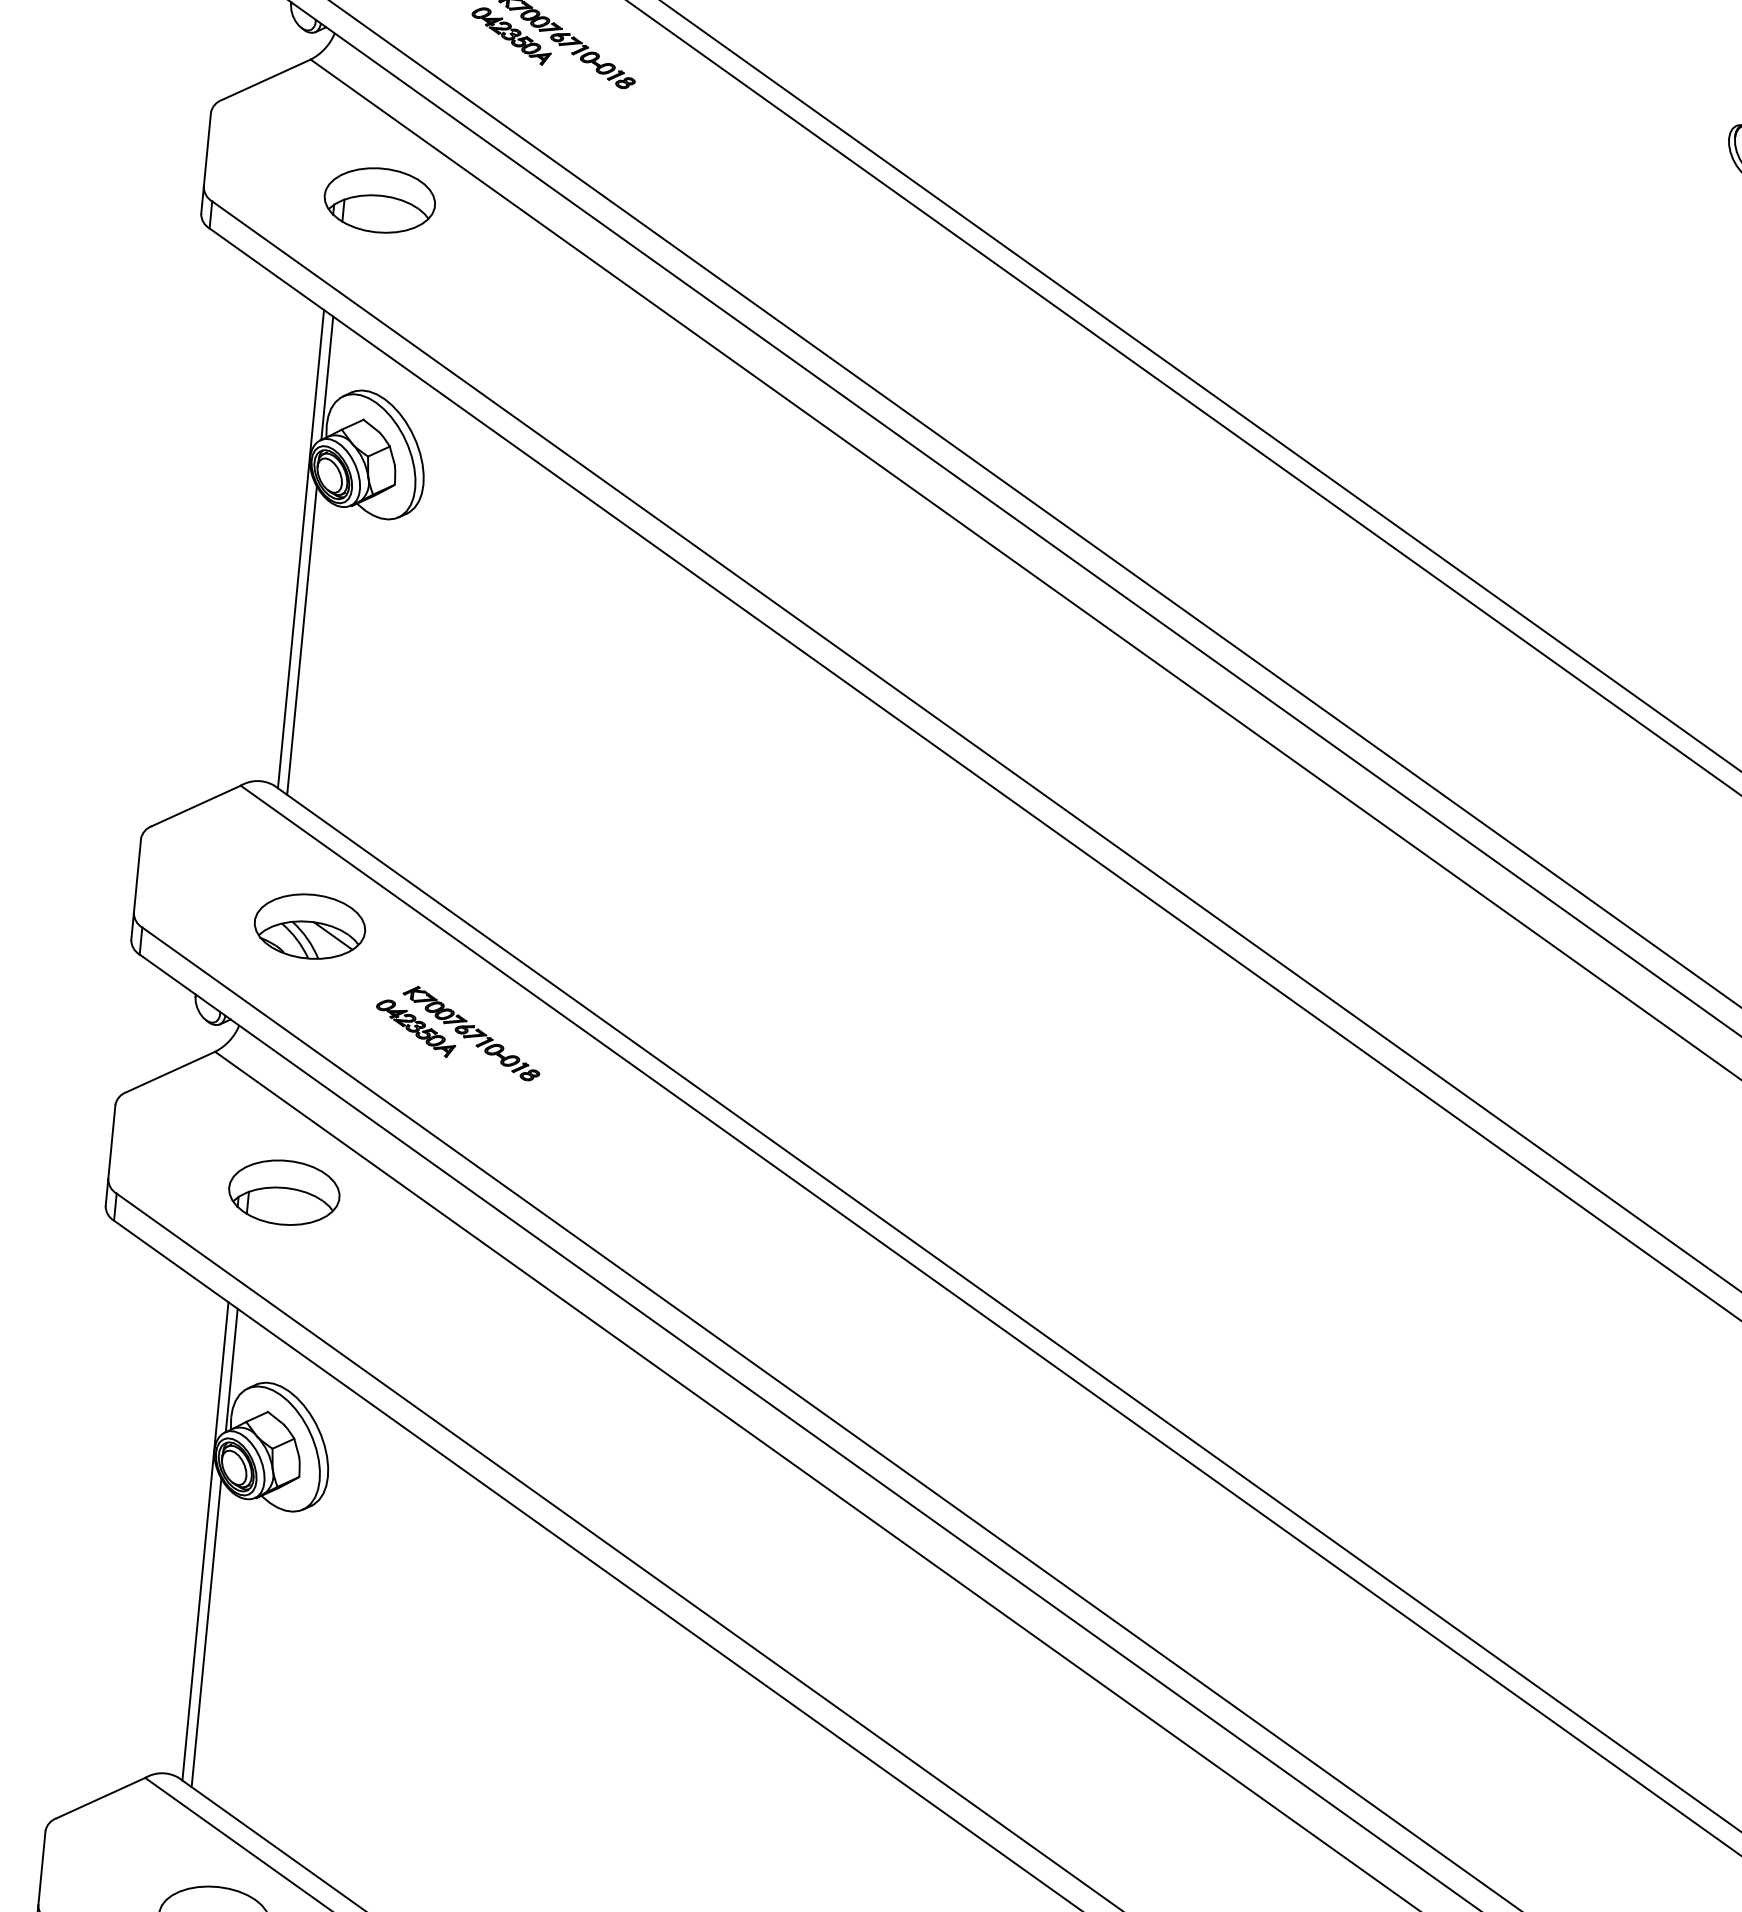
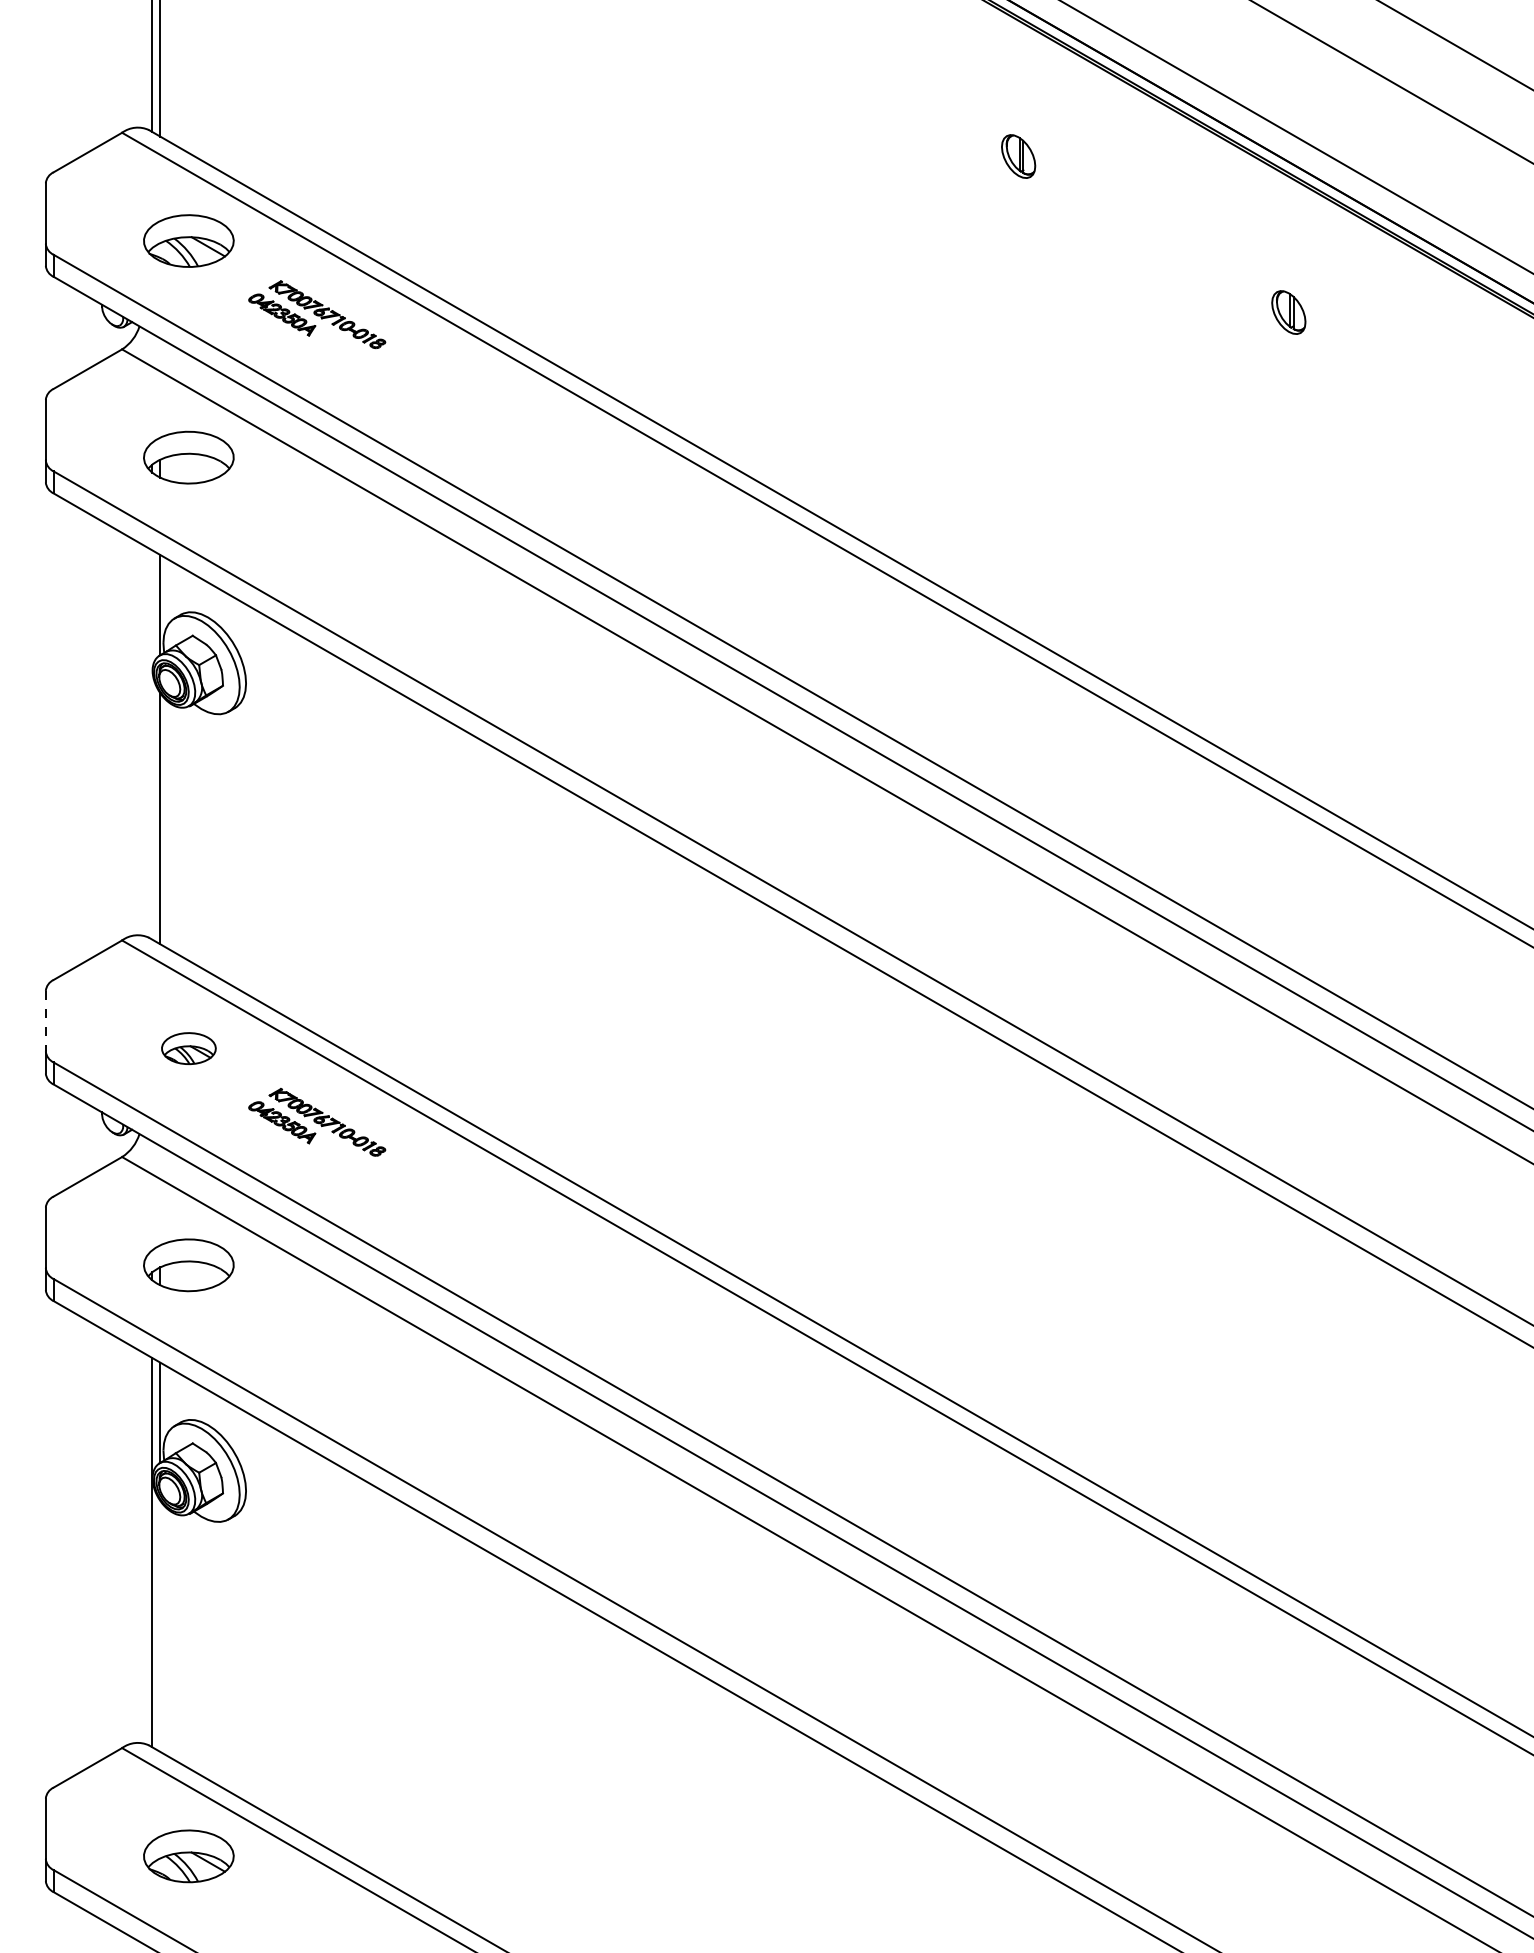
line: (301, 548) -> (152, 744), removed
line: (137, 876) -> (45, 1021), solid -> dashed
part: (309, 926) -> (188, 1048), size x0.6
line: (206, 1631) -> (160, 1625), removed

